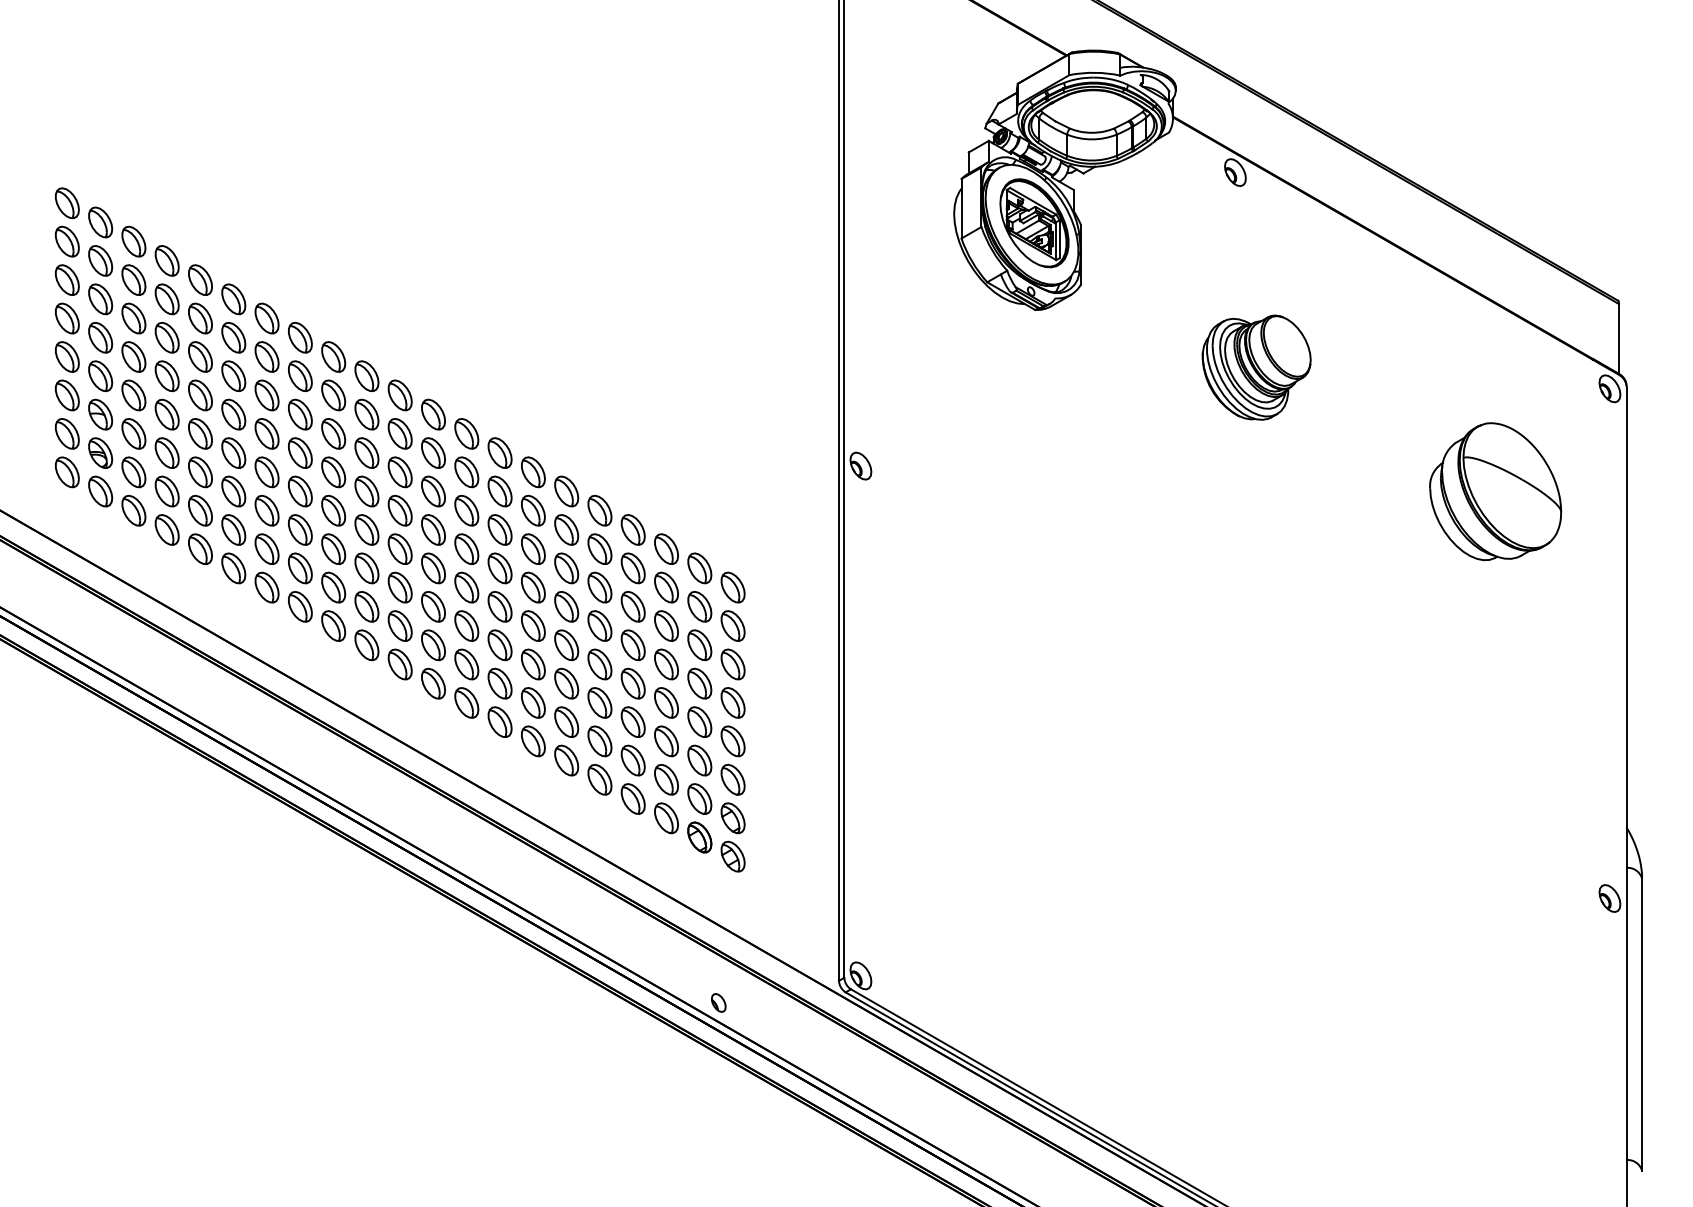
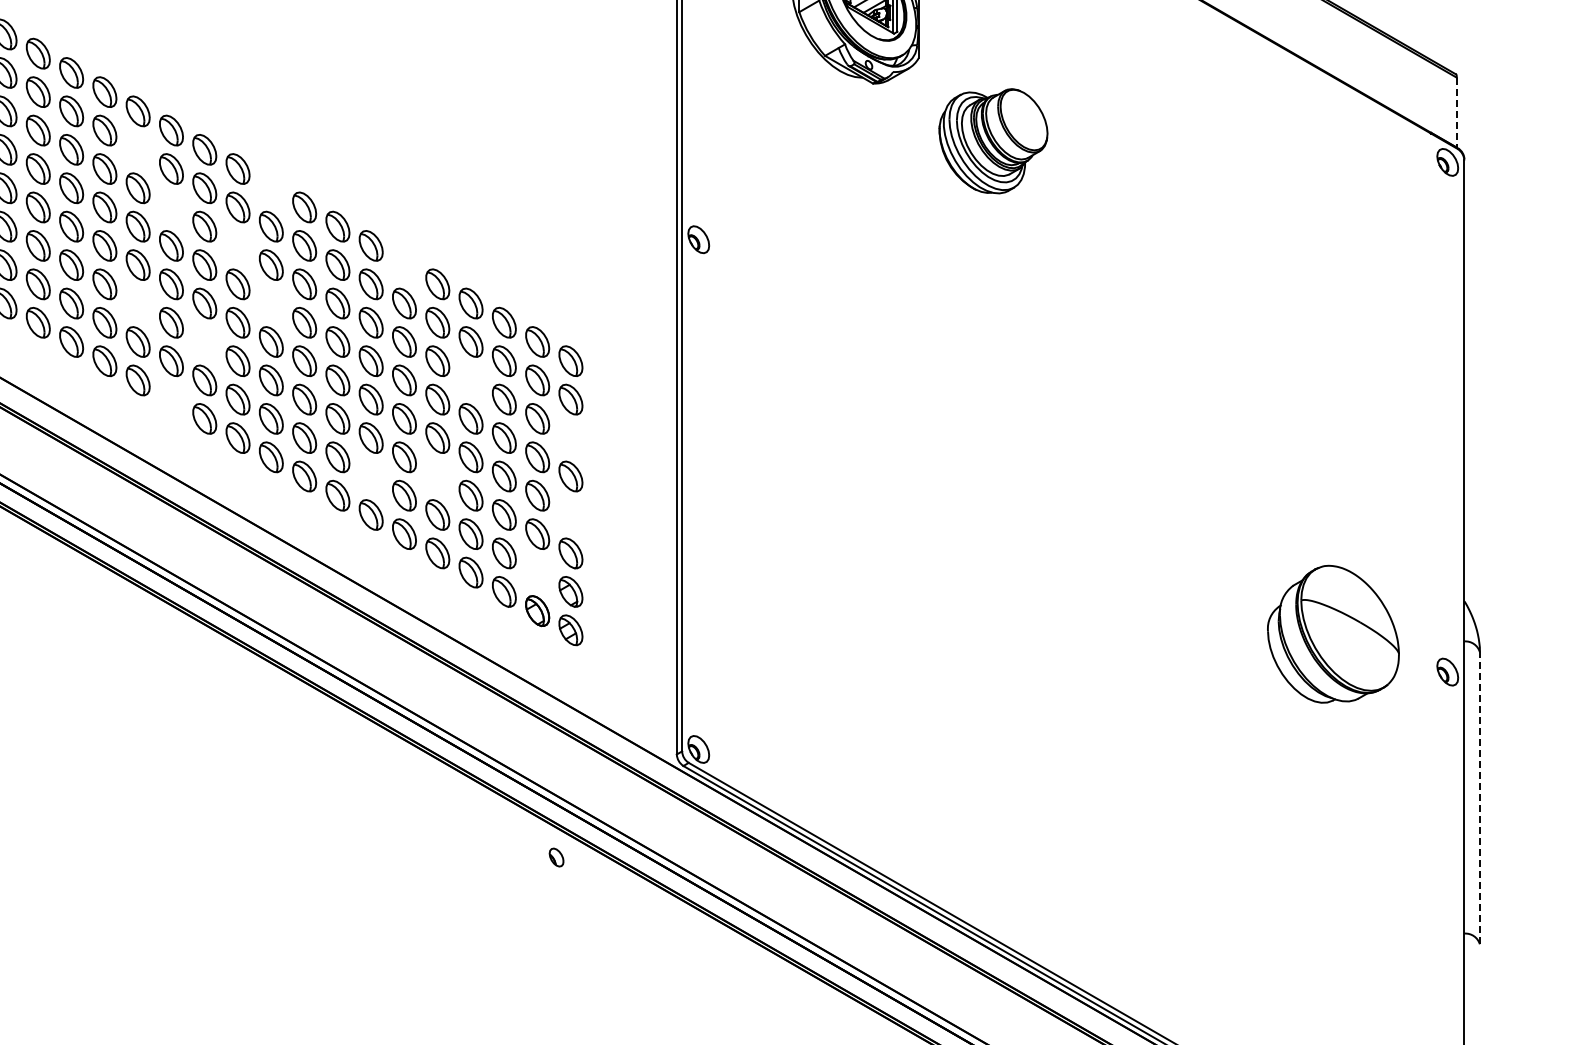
line: (1618, 339) -> (1456, 113), solid -> dashed
part: (1256, 367) -> (993, 141), moved
part: (300, 376) -> (138, 150), removed
part: (433, 414) -> (271, 188), removed
part: (333, 433) -> (171, 207), removed
part: (399, 472) -> (237, 246), removed
part: (566, 491) -> (404, 265), removed
part: (1495, 491) -> (1333, 634), moved
part: (300, 529) -> (138, 303), removed
part: (433, 529) -> (271, 303), removed
part: (366, 568) -> (204, 342), removed
part: (632, 606) -> (470, 380), removed
part: (333, 625) -> (171, 399), removed
part: (732, 664) -> (570, 438), removed
part: (533, 702) -> (371, 476), removed
part: (599, 702) -> (437, 476), removed
part: (732, 741) -> (570, 515), removed
part: (699, 798) -> (537, 572), removed
part: (718, 1002) -> (556, 857), moved
line: (1642, 1024) -> (1480, 798), solid -> dashed

